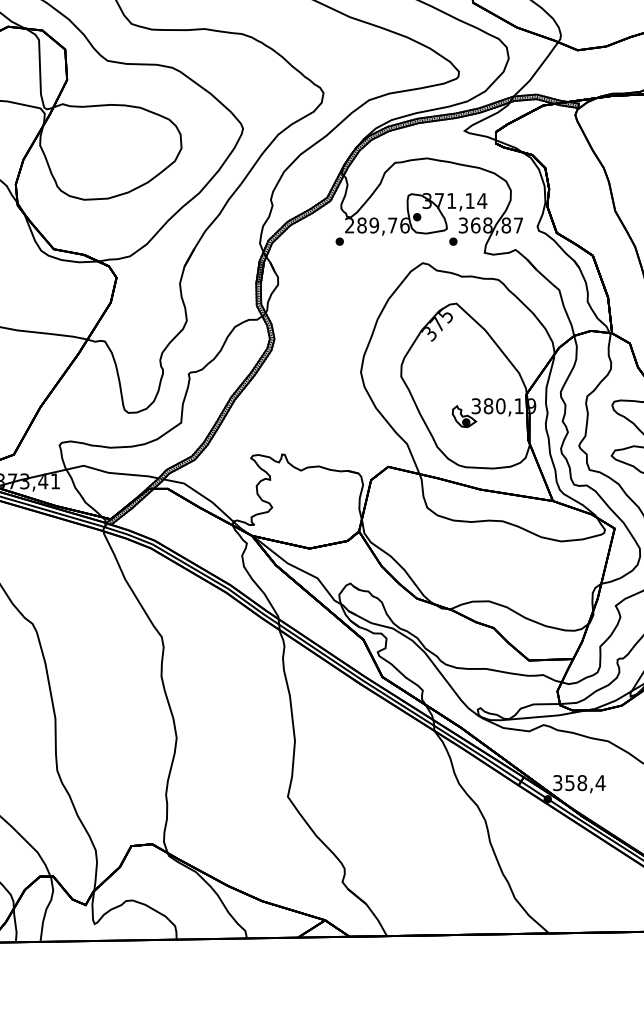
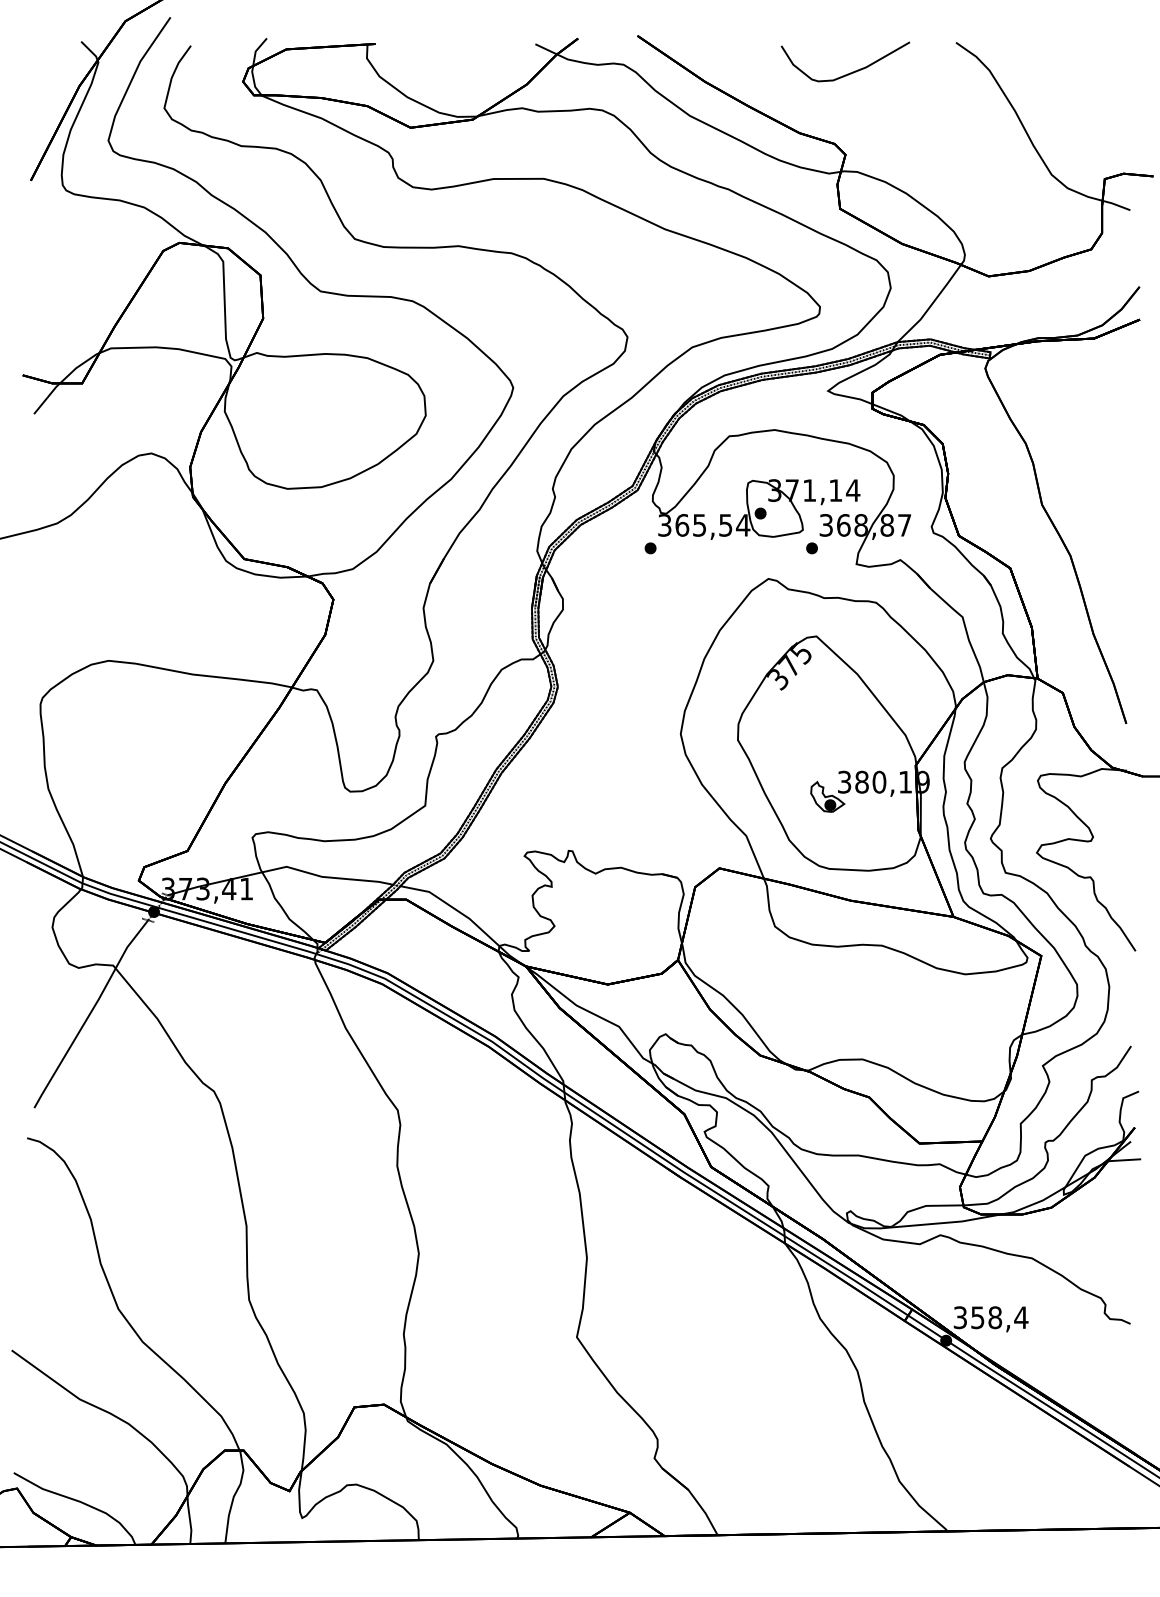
text: (377, 225) -> (704, 525), 289,76 -> 365,54

